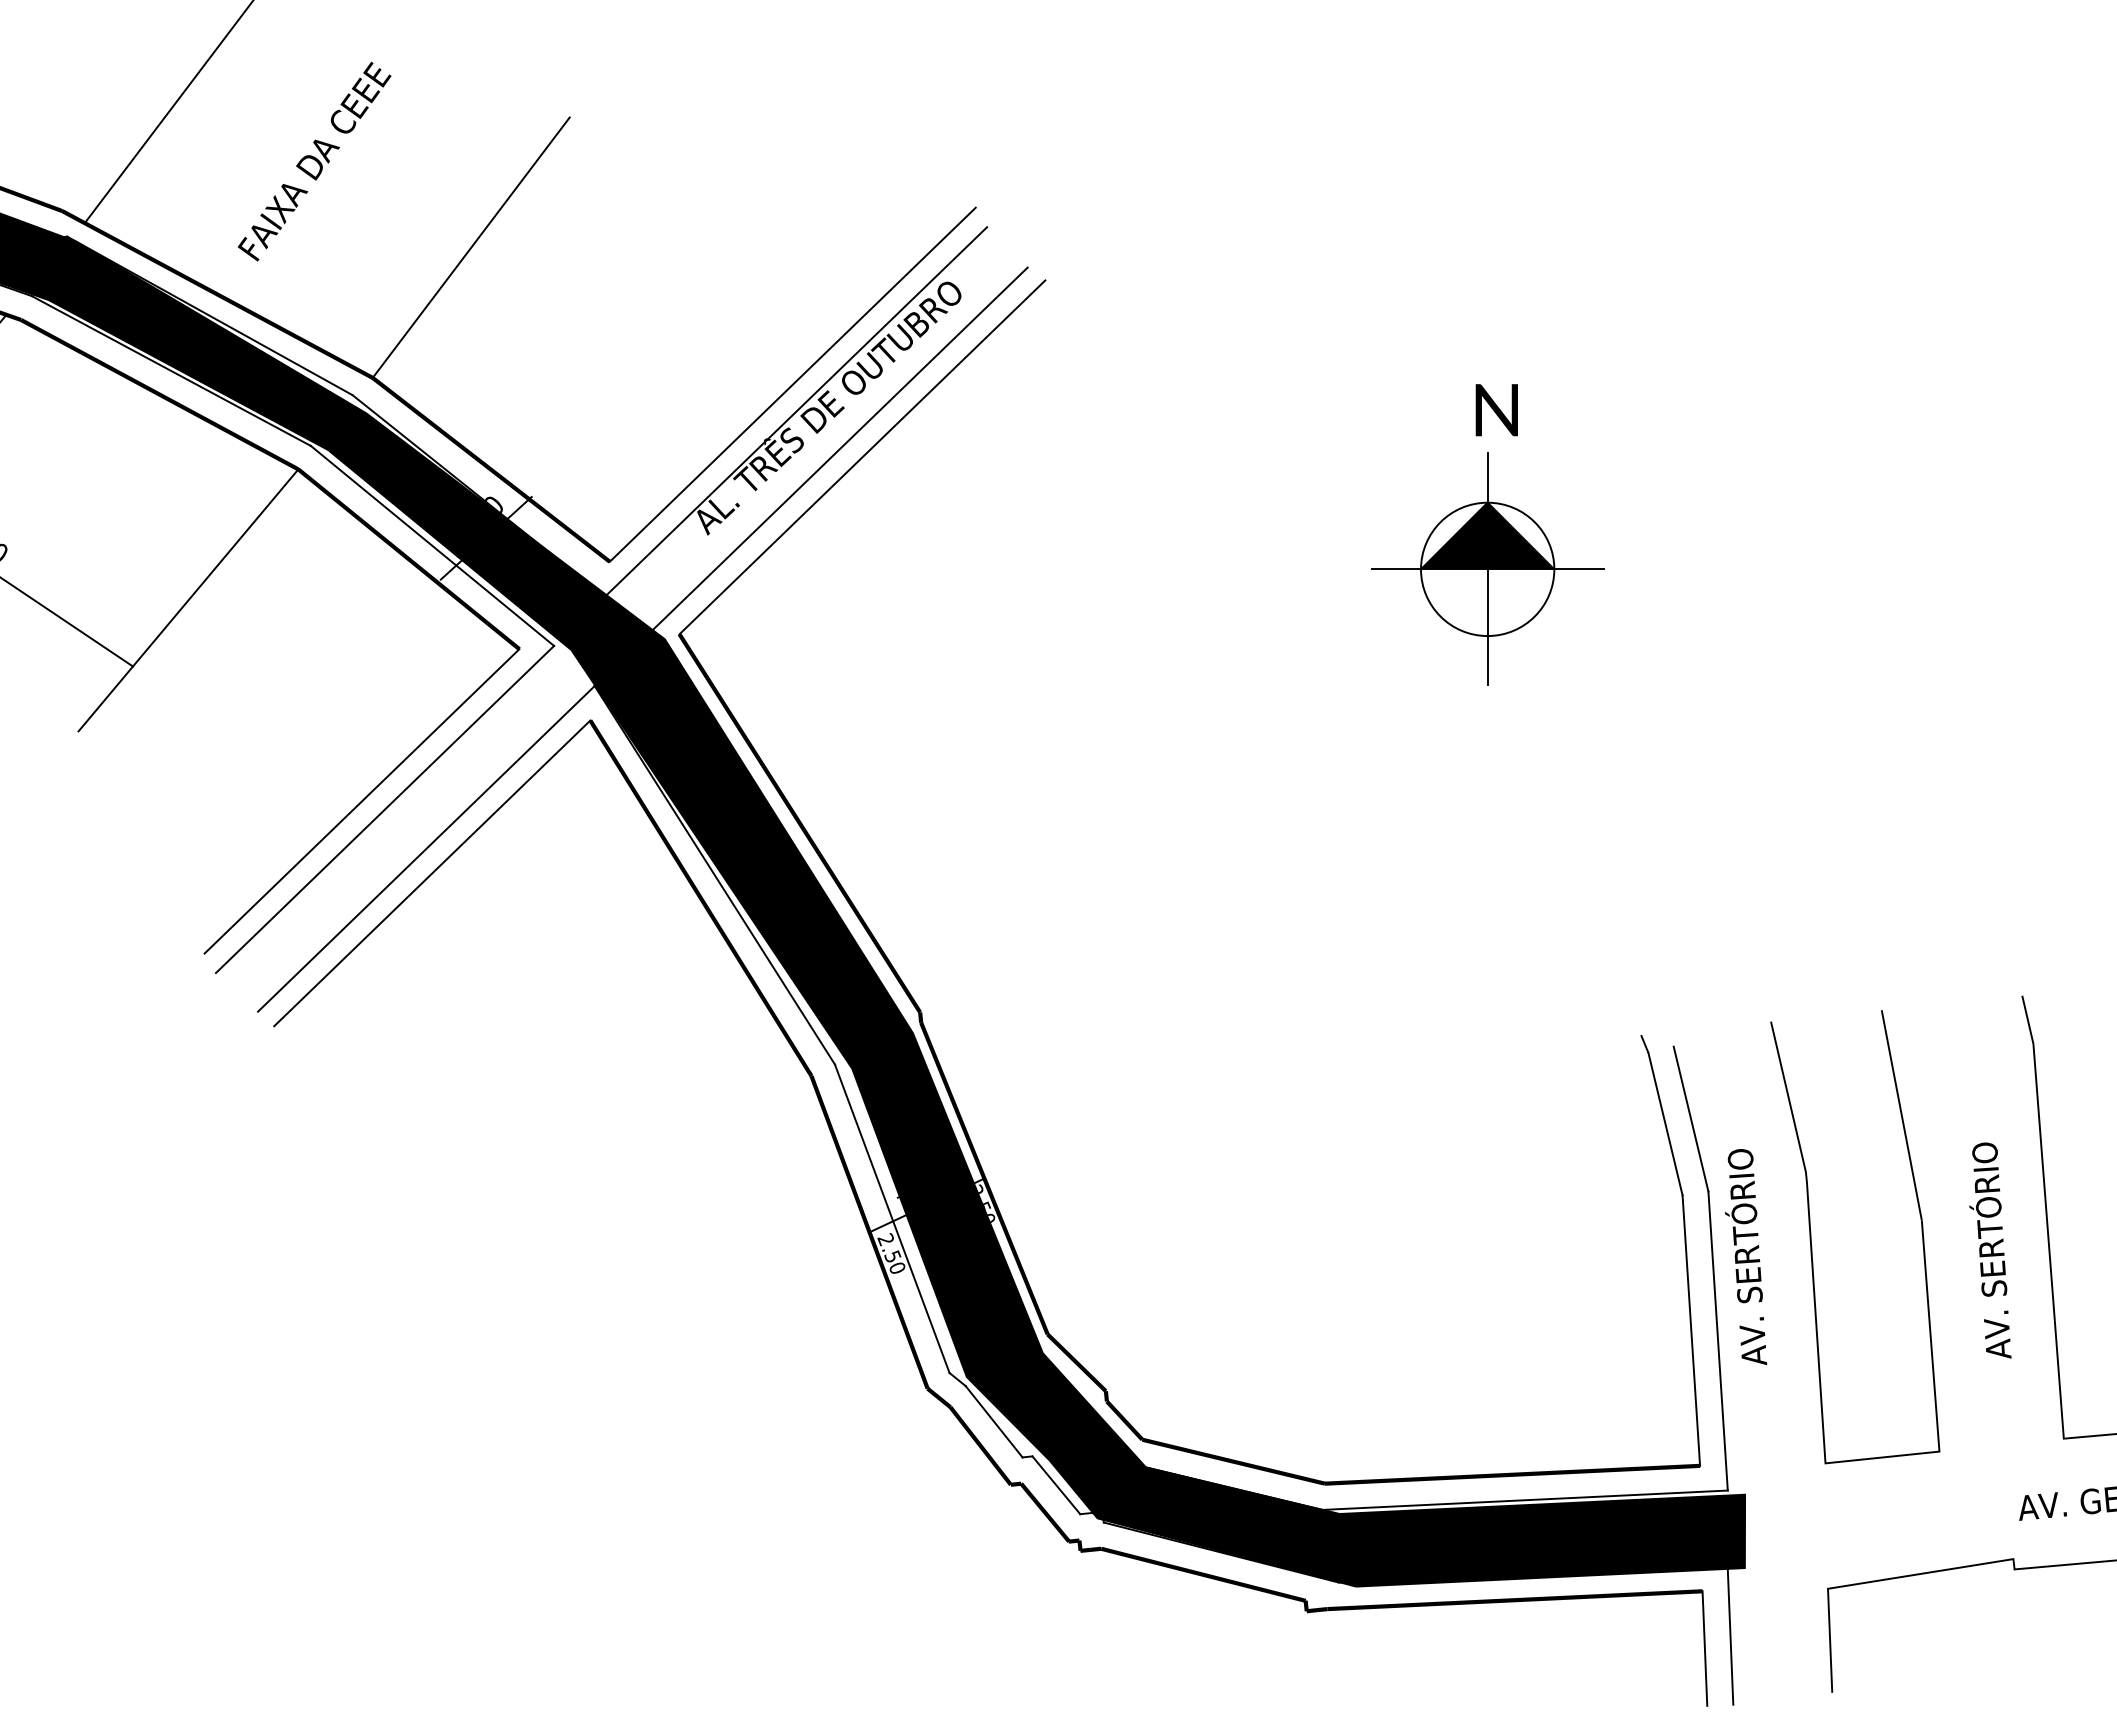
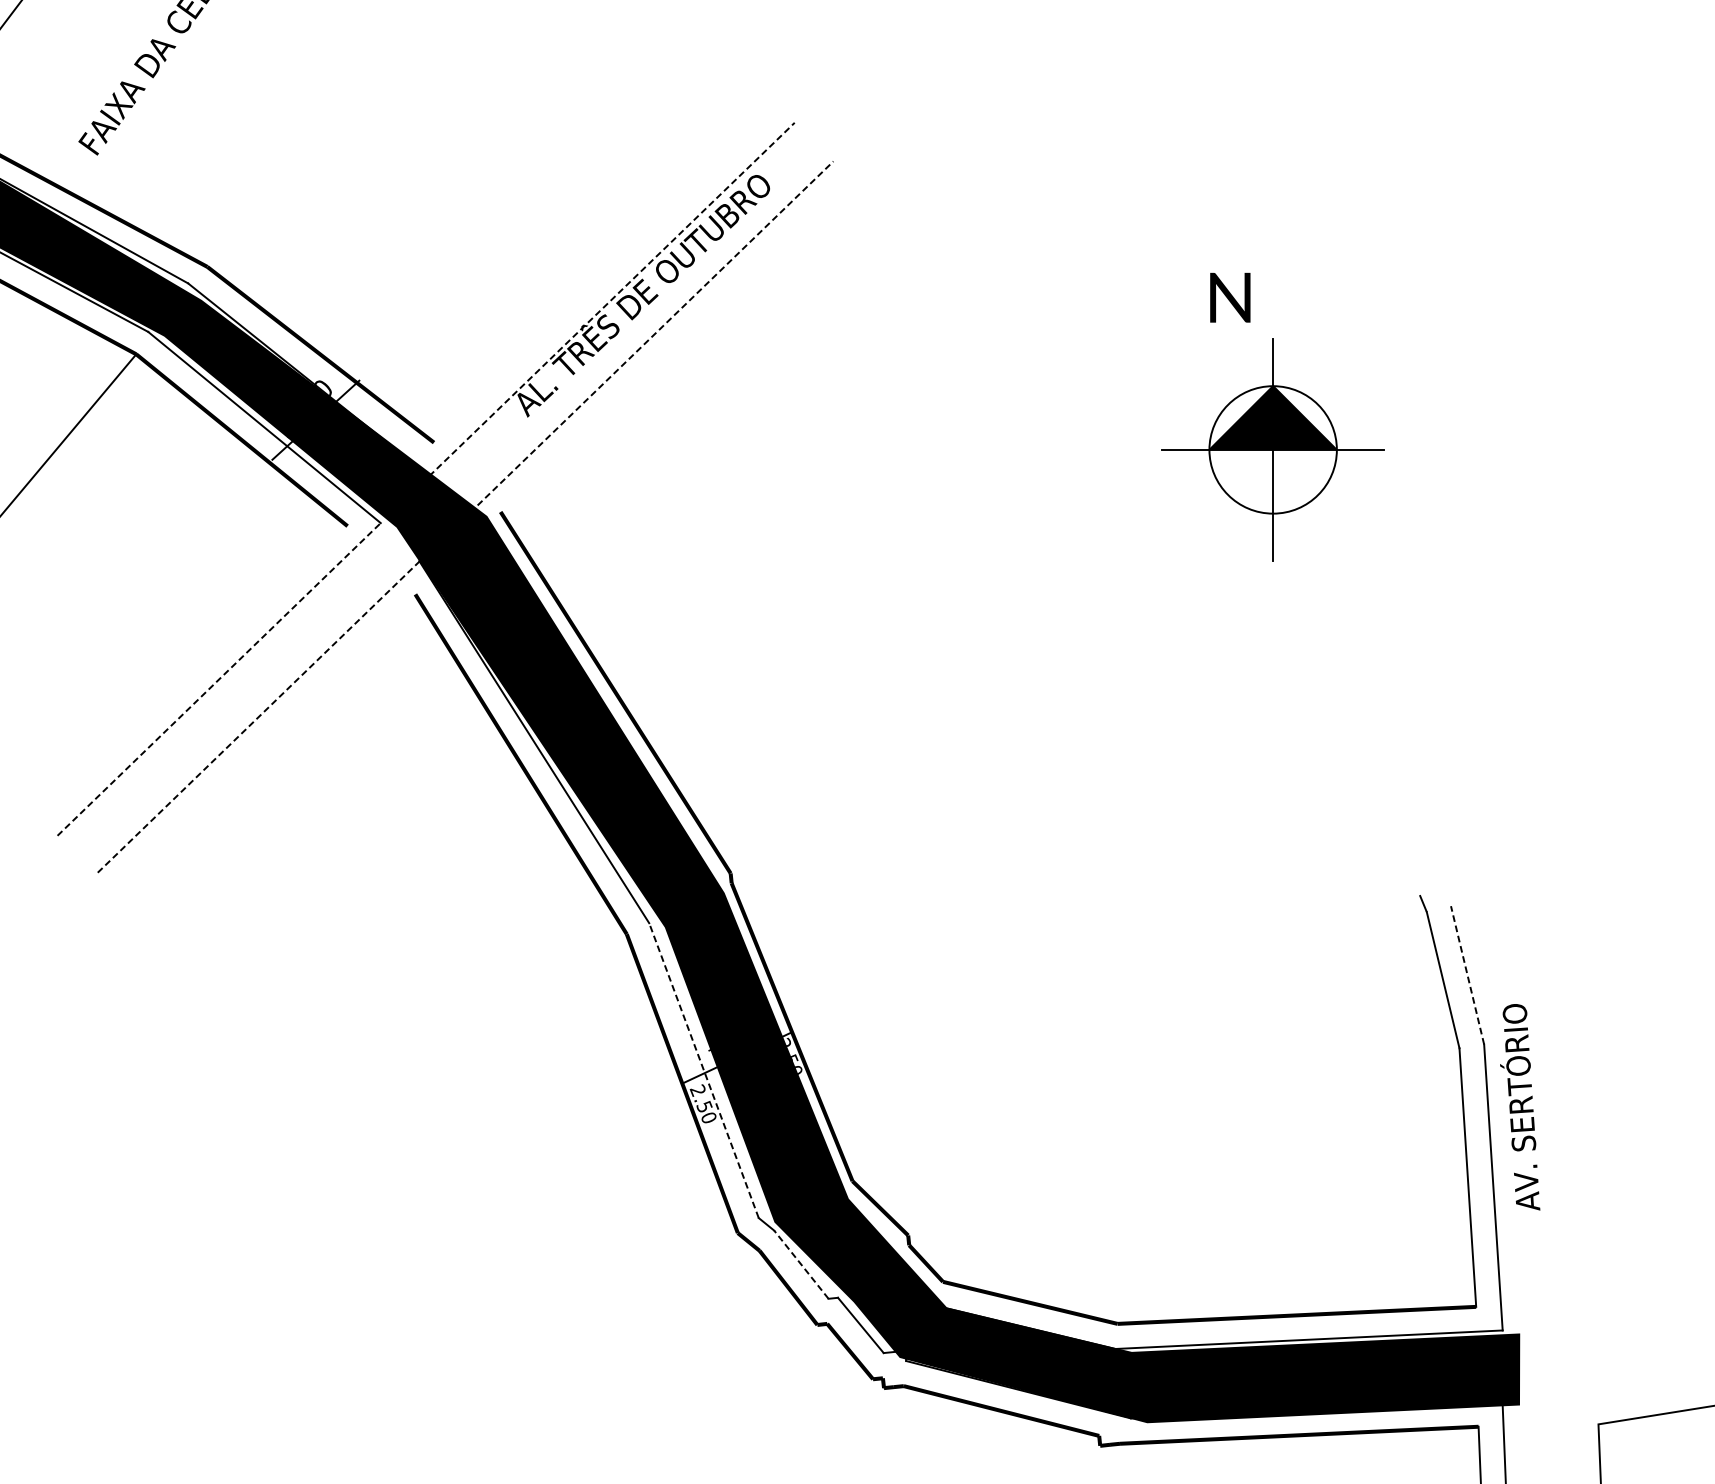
line: (470, 247) -> (300, 142), removed
line: (792, 384) -> (608, 273), removed
text: (1496, 410) -> (1229, 298), moved
line: (795, 412) -> (611, 299), solid -> dashed
line: (837, 451) -> (651, 337), solid -> dashed
line: (862, 457) -> (675, 342), removed
line: (361, 801) -> (196, 671), removed
line: (385, 809) -> (219, 679), solid -> dashed
line: (426, 848) -> (258, 716), solid -> dashed
line: (432, 873) -> (264, 740), removed
line: (1690, 1118) -> (1467, 974), solid -> dashed
line: (892, 1218) -> (704, 1070), solid -> dashed
part: (1812, 1246) -> (1583, 1097), removed
line: (994, 1421) -> (801, 1264), solid -> dashed

